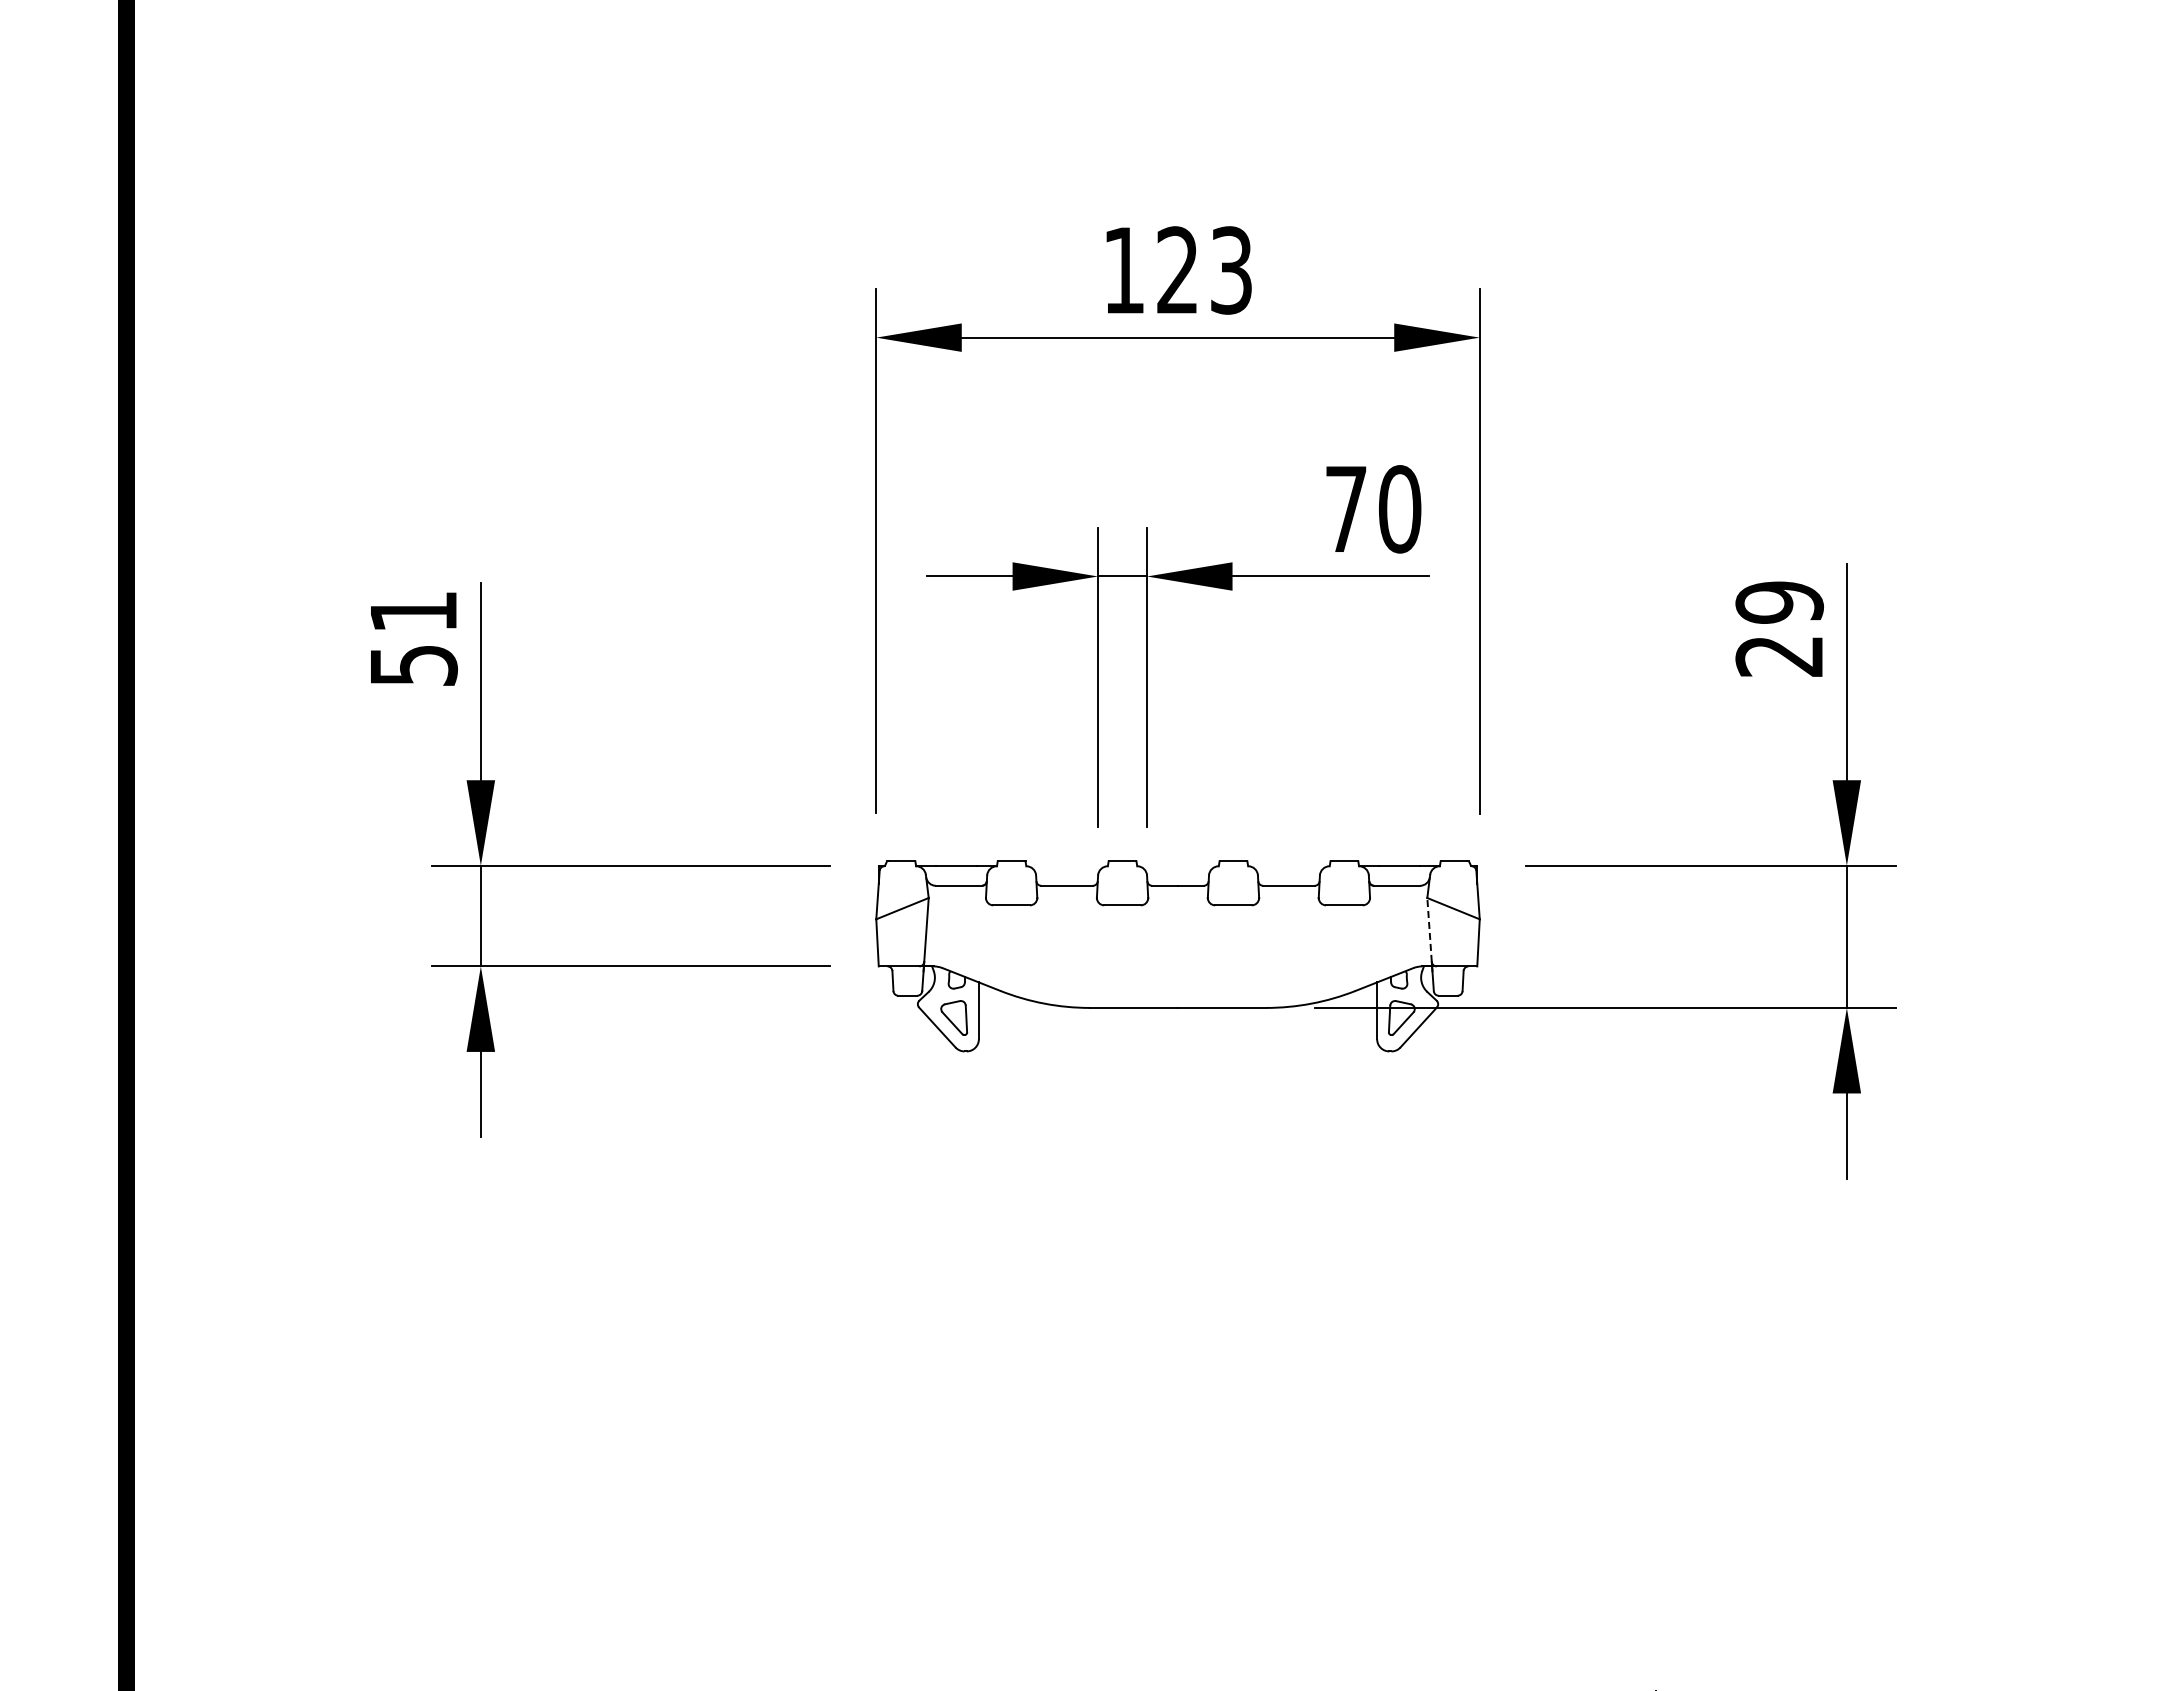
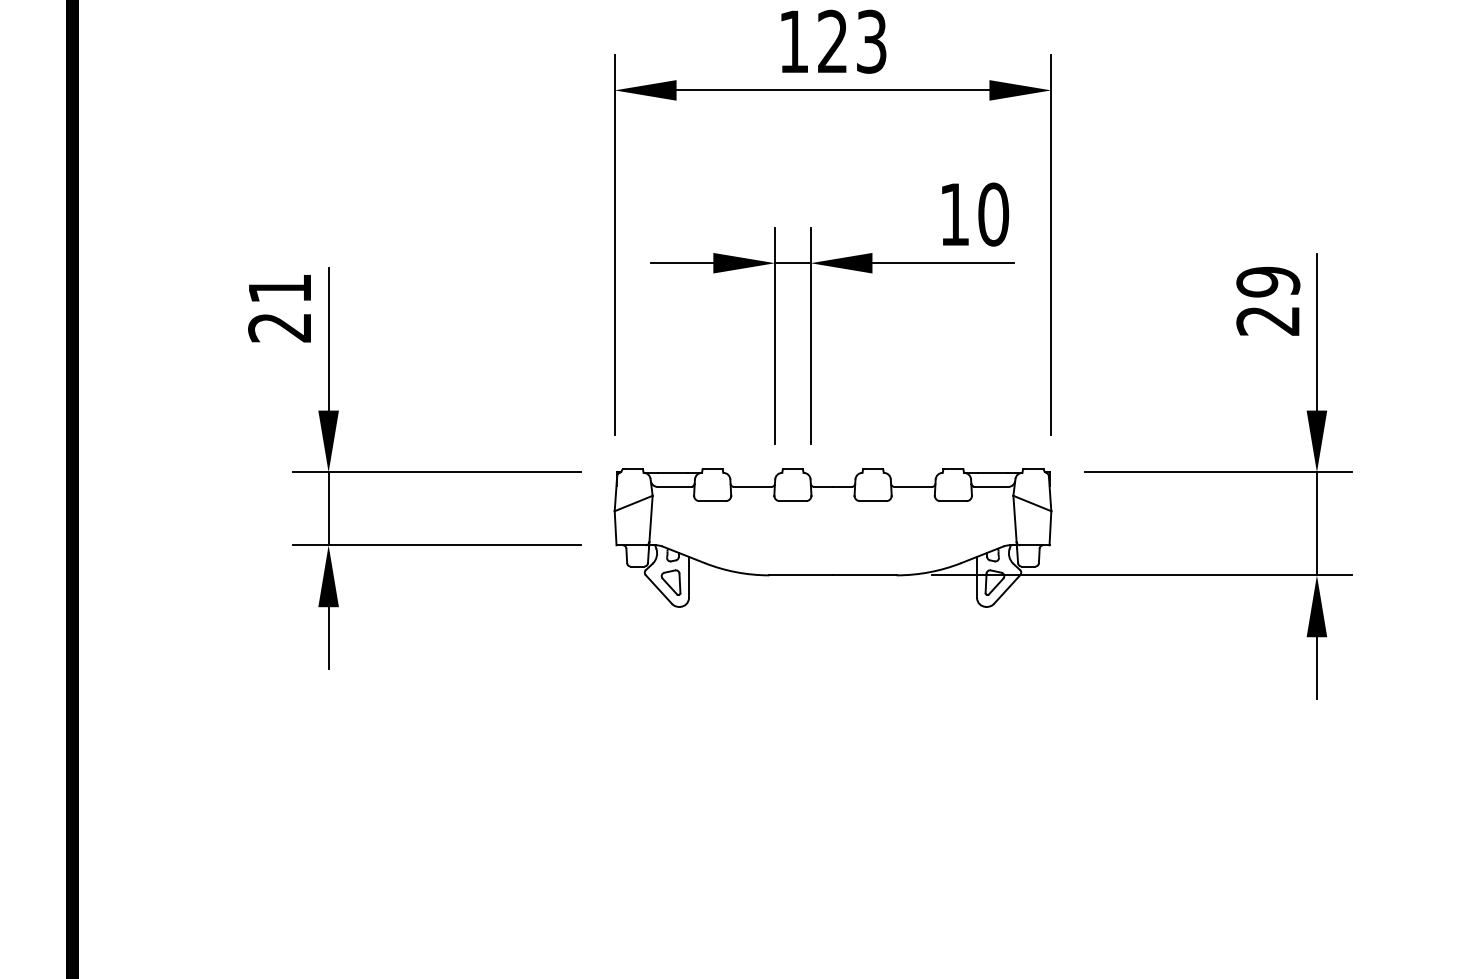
text: (1346, 508) -> (954, 214), 70 -> 10
text: (413, 666) -> (279, 328), 51 -> 21
line: (1429, 929) -> (1014, 518), dashed -> solid

